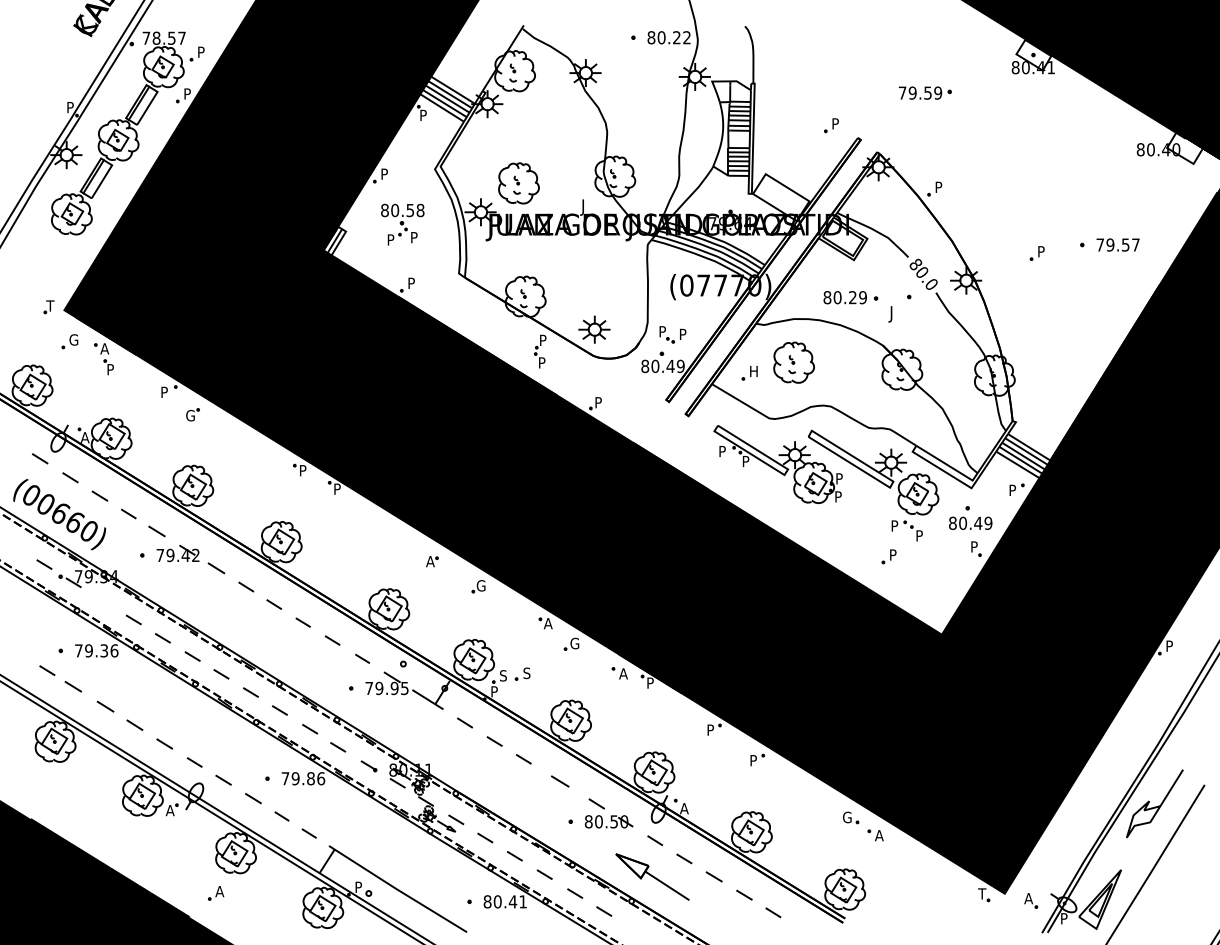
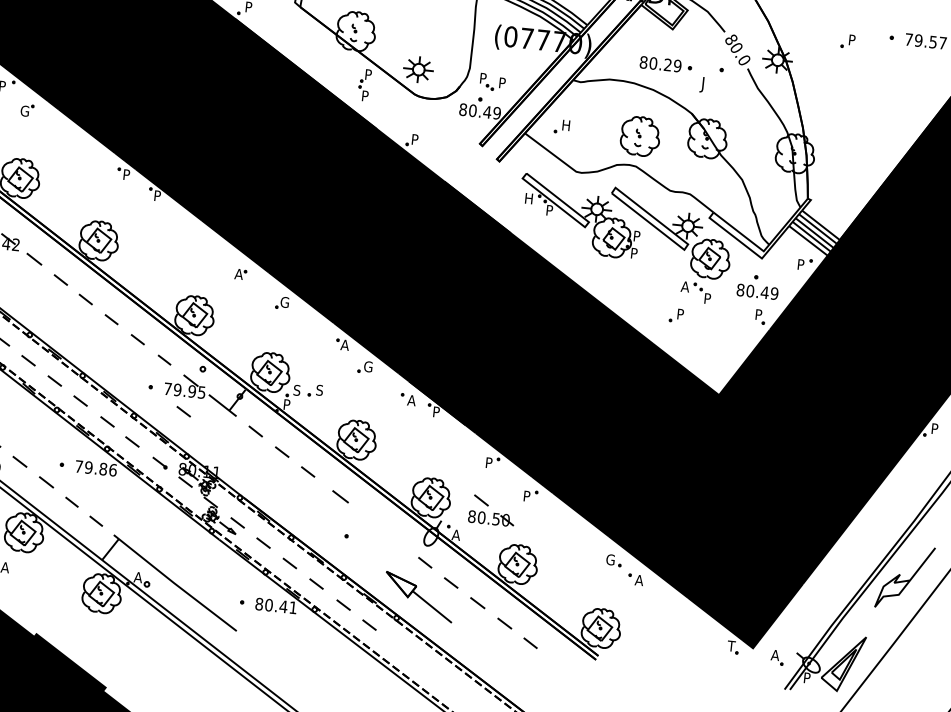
part: (793, 362) -> (639, 136), moved
text: (723, 451) -> (529, 198), P -> H
text: (894, 525) -> (684, 286), P -> A
line: (388, 710) -> (184, 411), added
part: (608, 813) -> (491, 510), moved
text: (358, 886) -> (137, 576), P -> A

